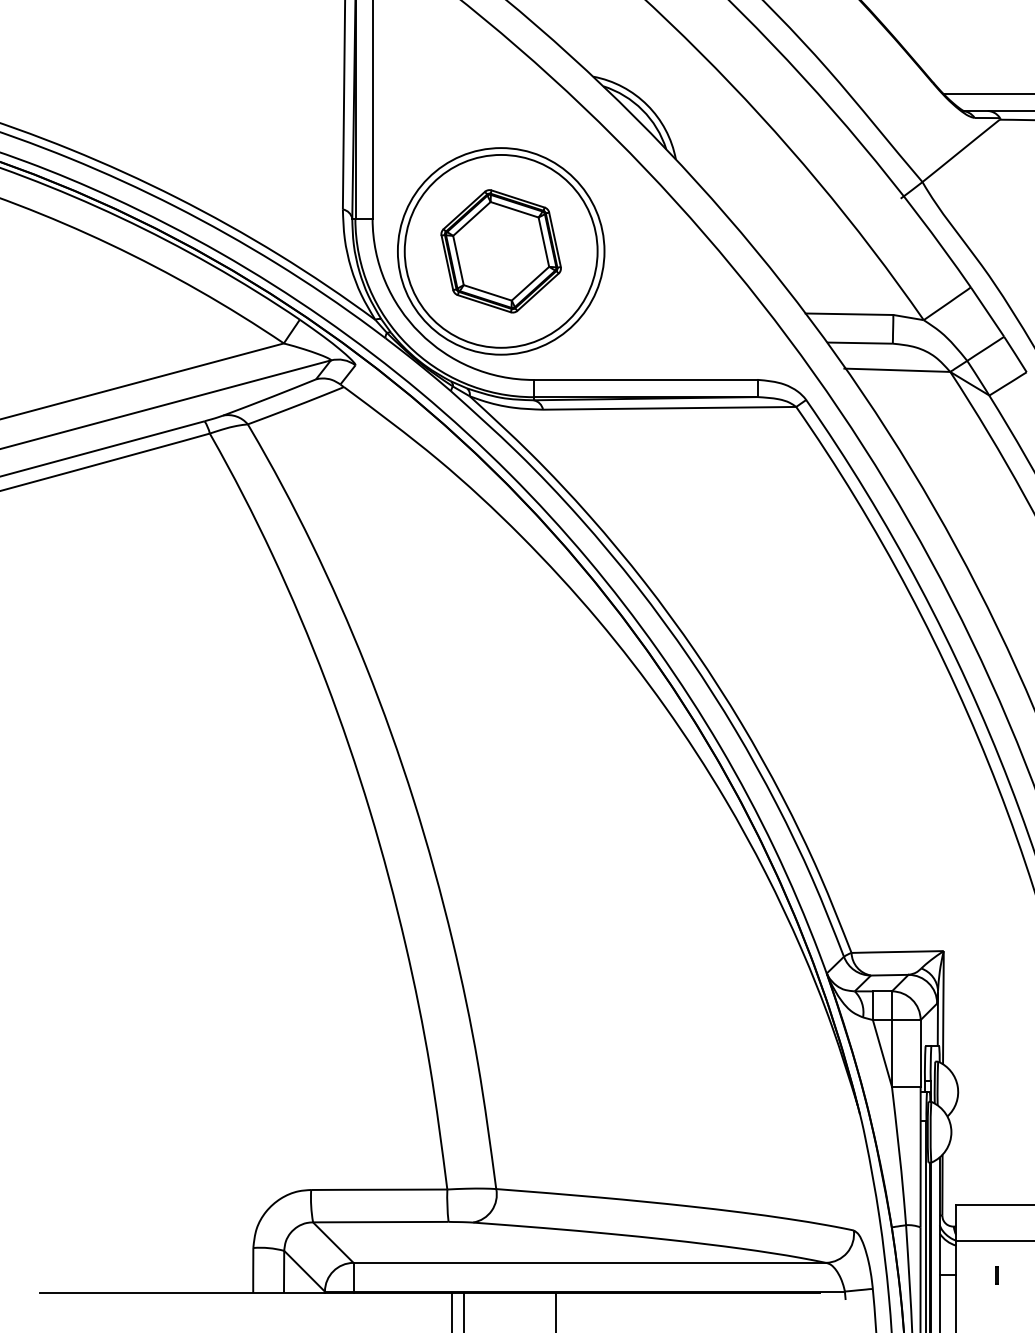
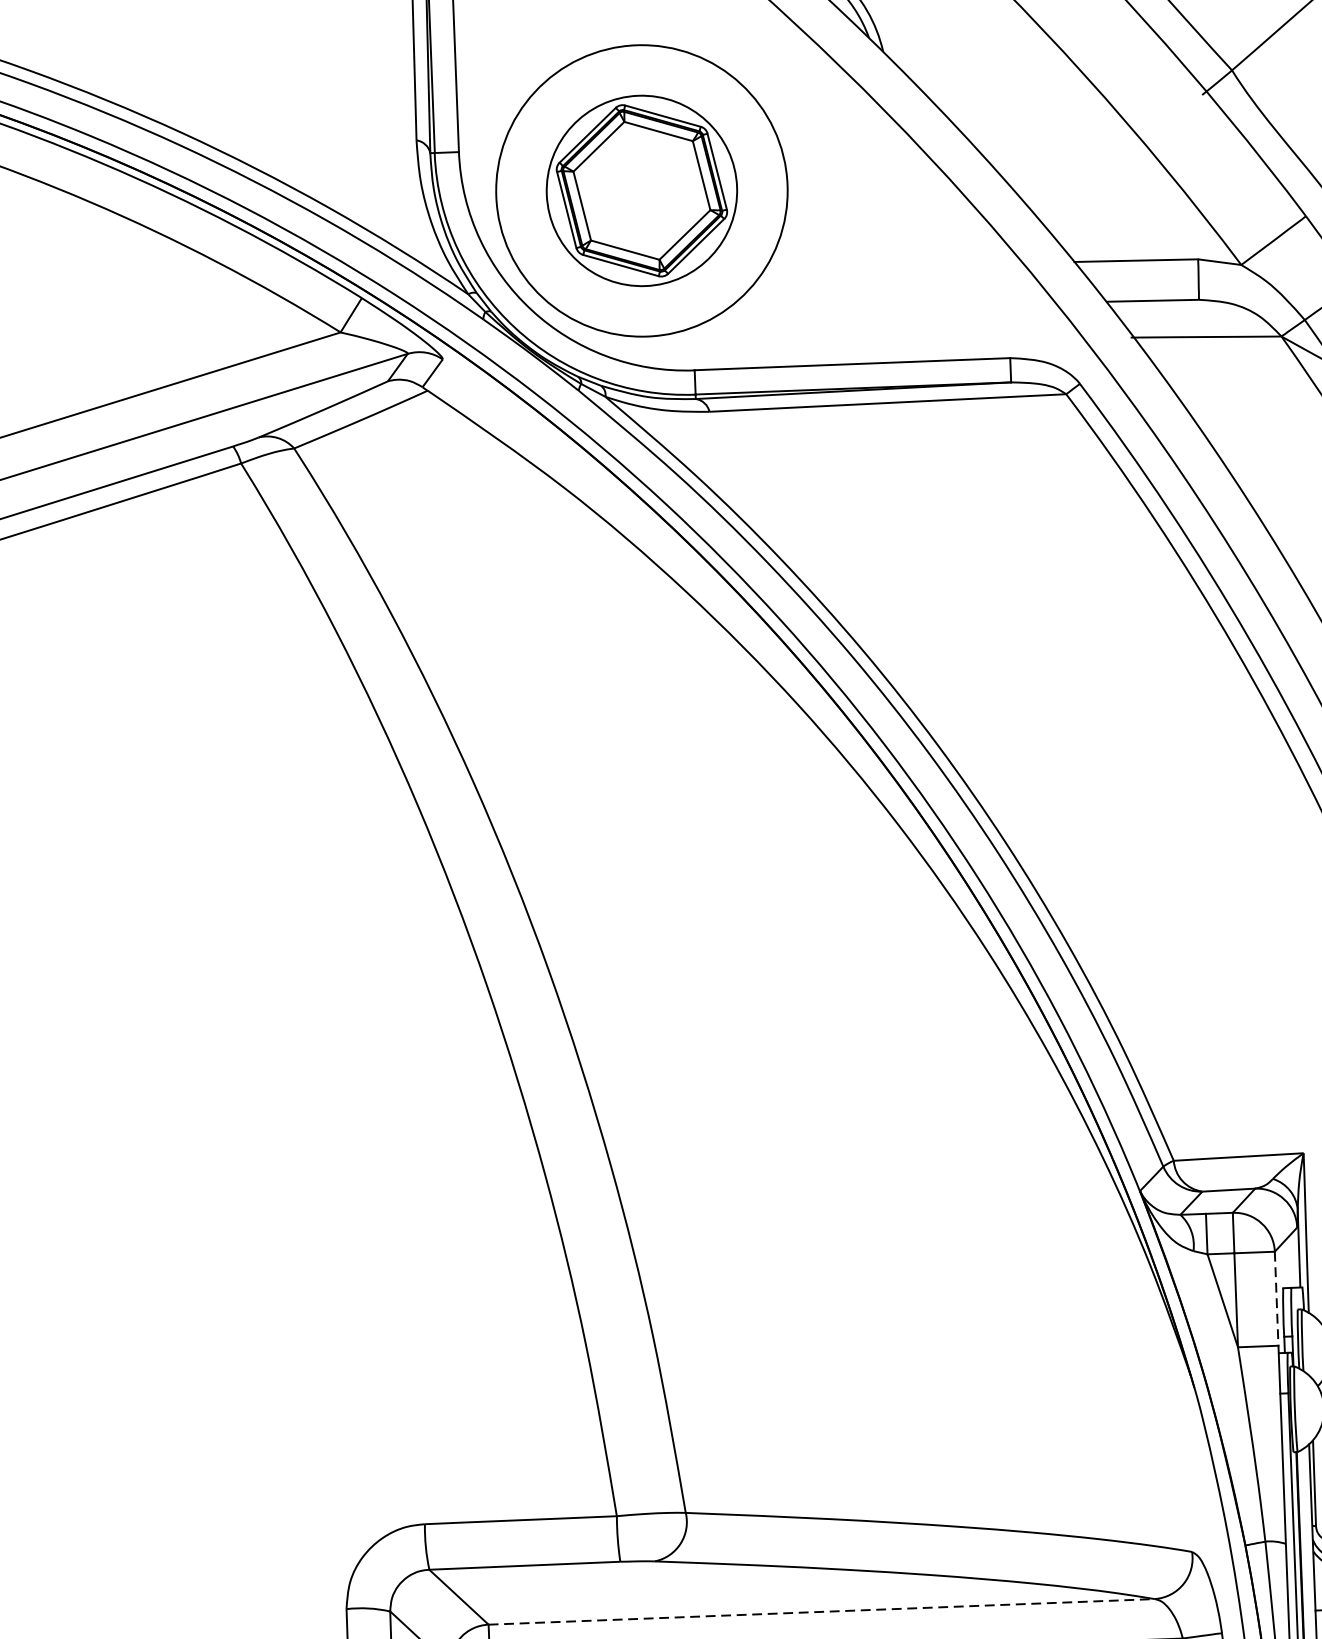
circle: (500, 250) -> (640, 189), size x0.7
line: (920, 1053) -> (1276, 1298), solid -> dashed
line: (590, 1262) -> (822, 1611), solid -> dashed

